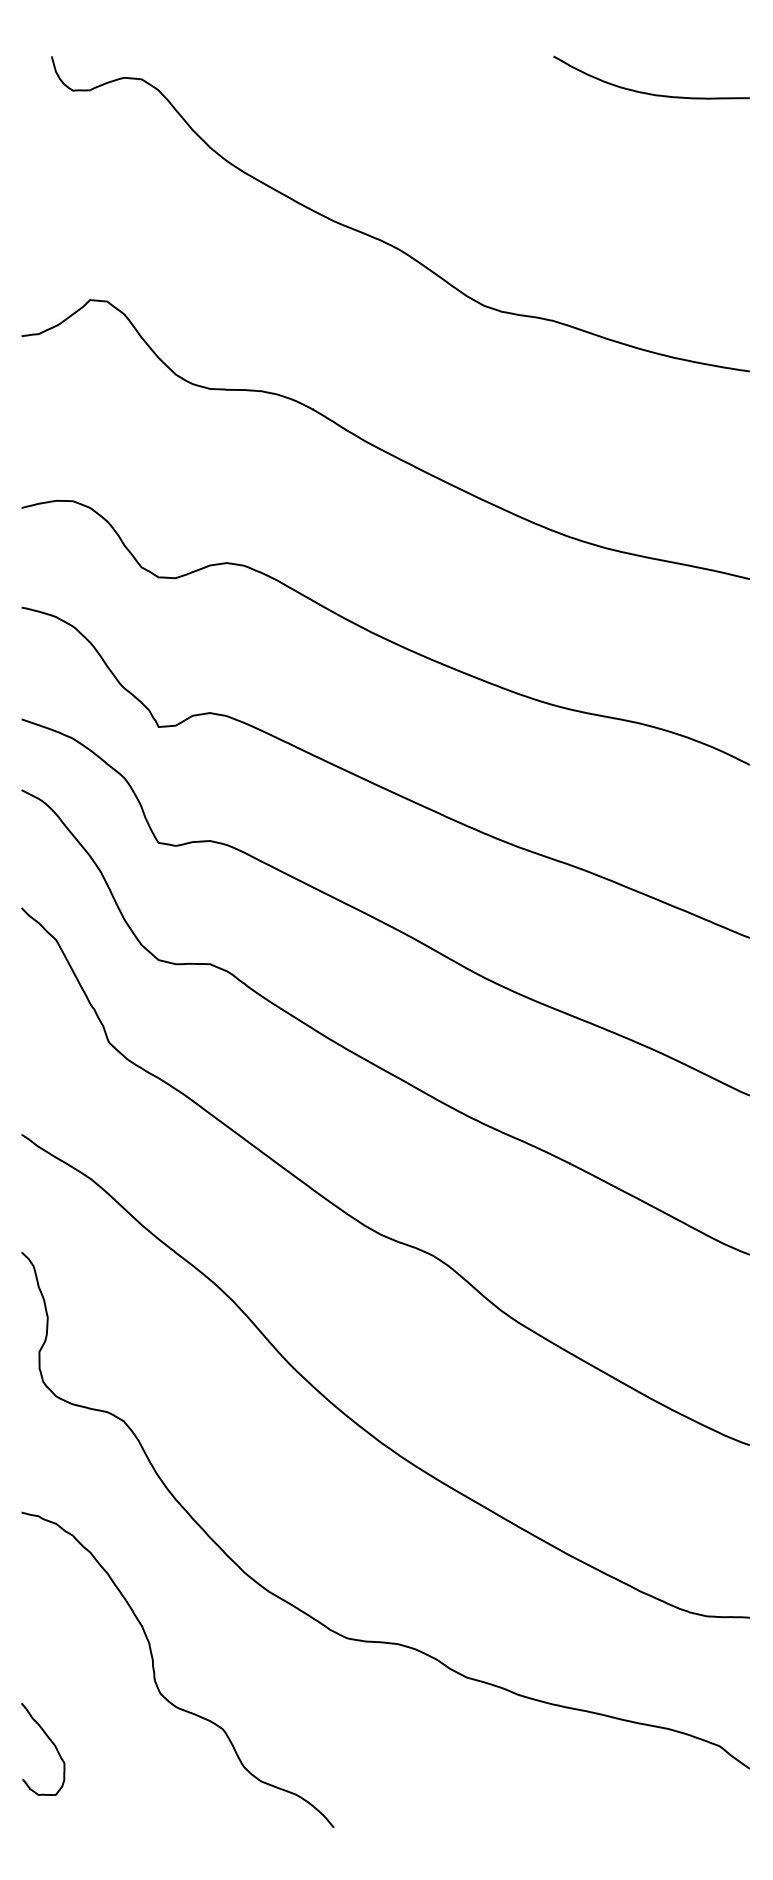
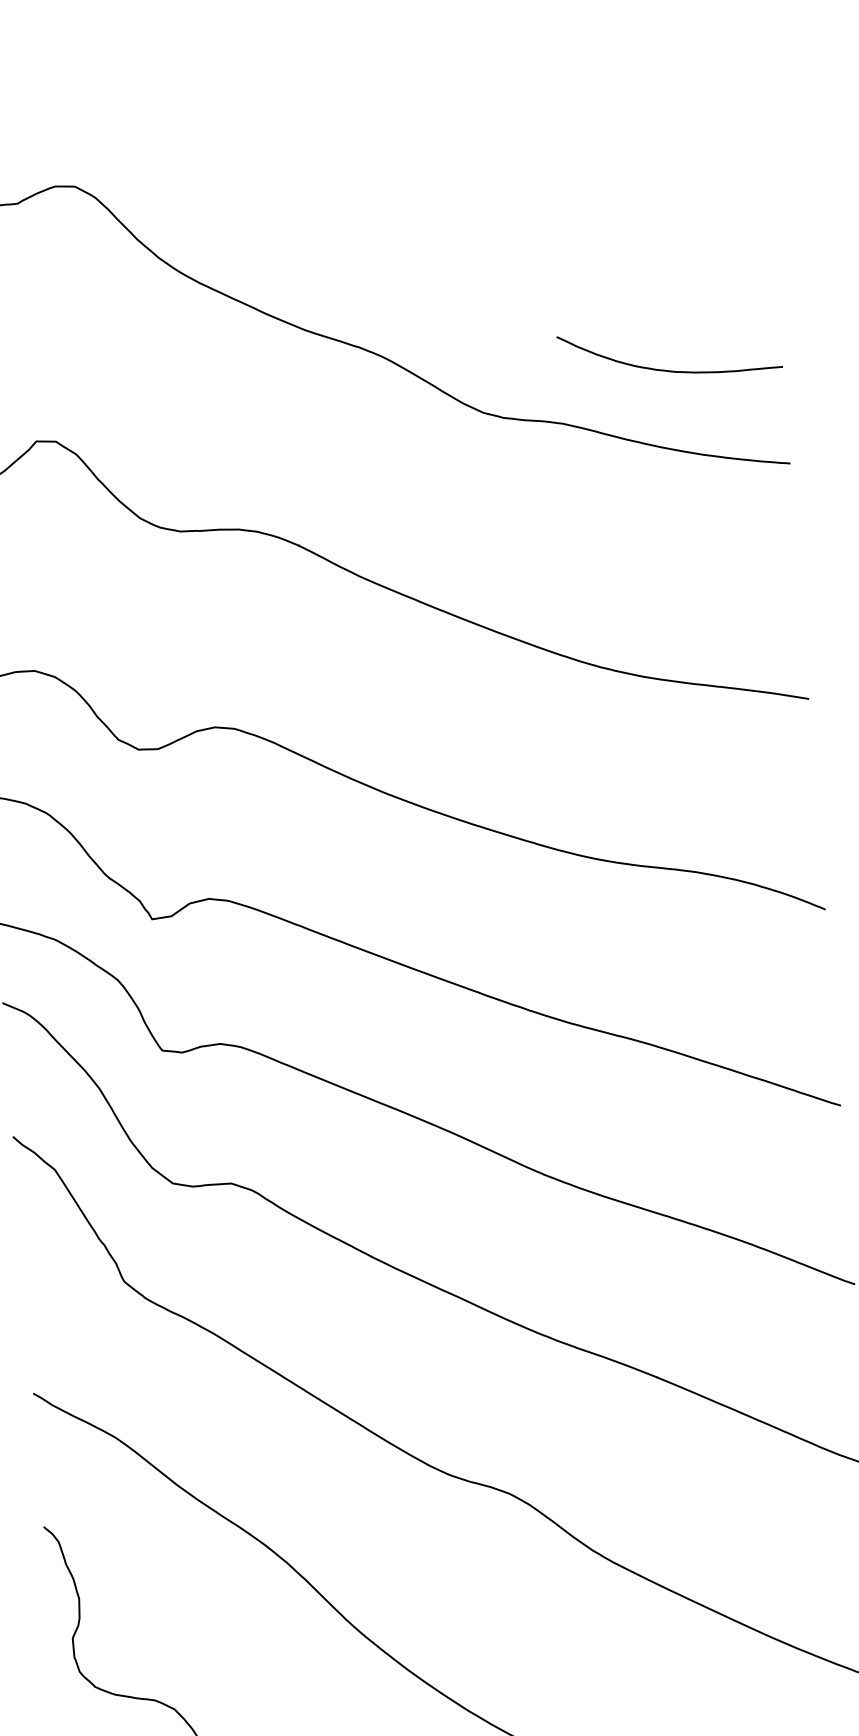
curve: (647, 92) -> (666, 369), moved

